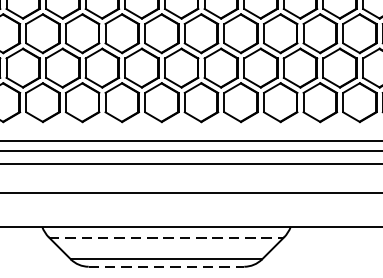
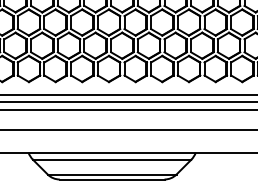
line: (166, 237) -> (112, 159), dashed -> solid
line: (166, 266) -> (112, 179), dashed -> solid

